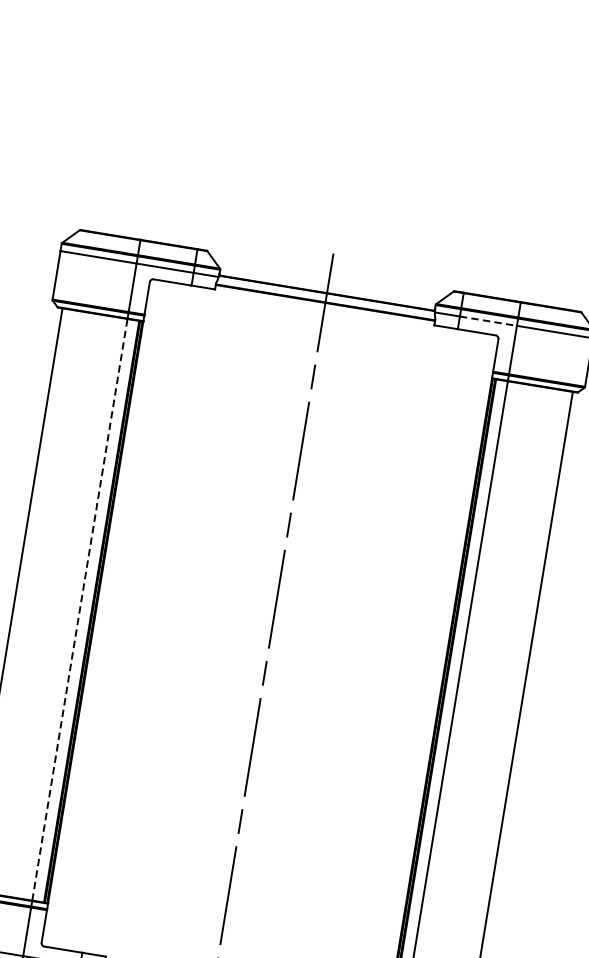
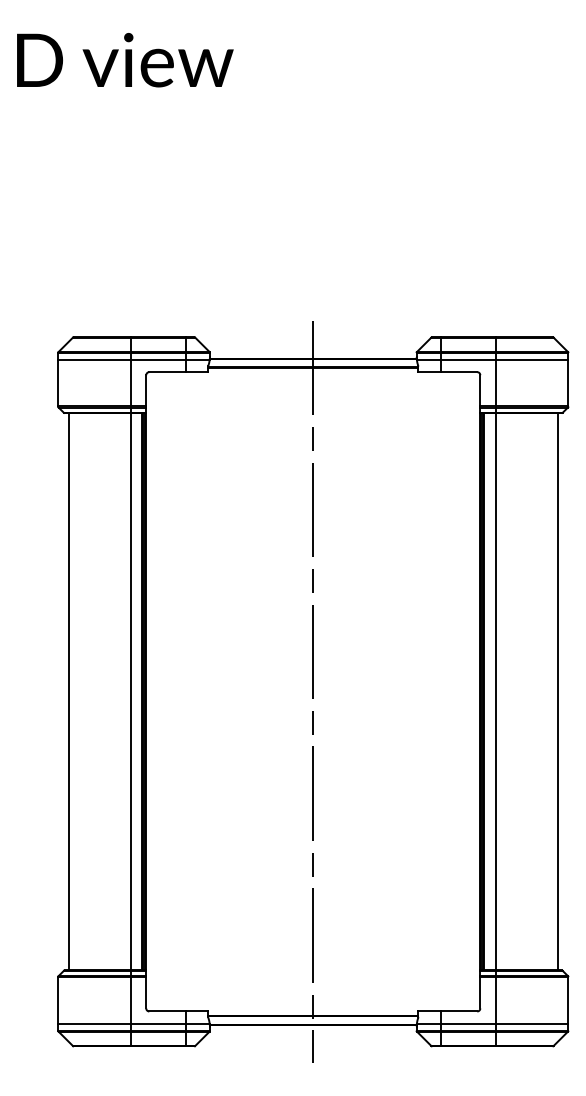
line: (488, 321) -> (468, 360), dashed -> solid
line: (80, 609) -> (131, 691), dashed -> solid

